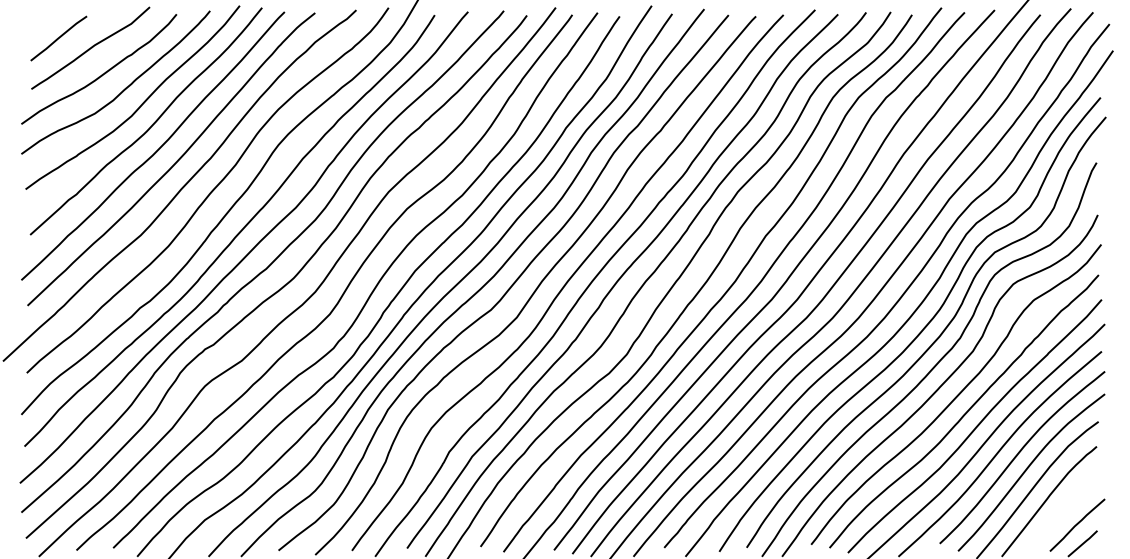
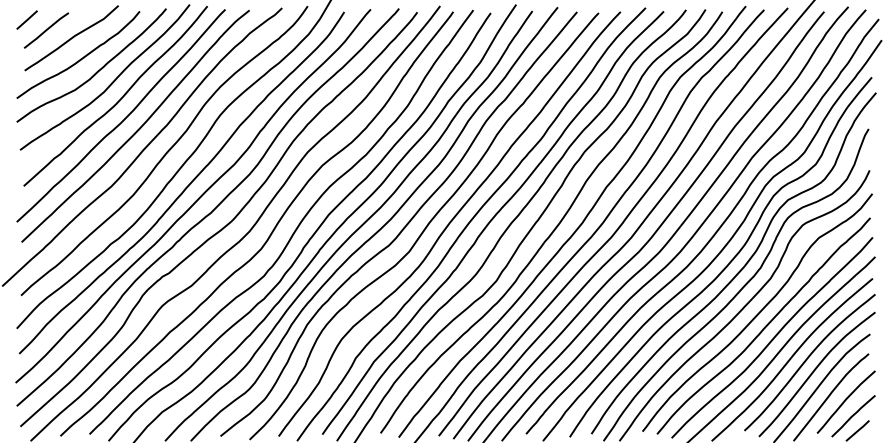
line: (33, 24) -> (26, 19), added
curve: (1067, 506) -> (845, 401), added

